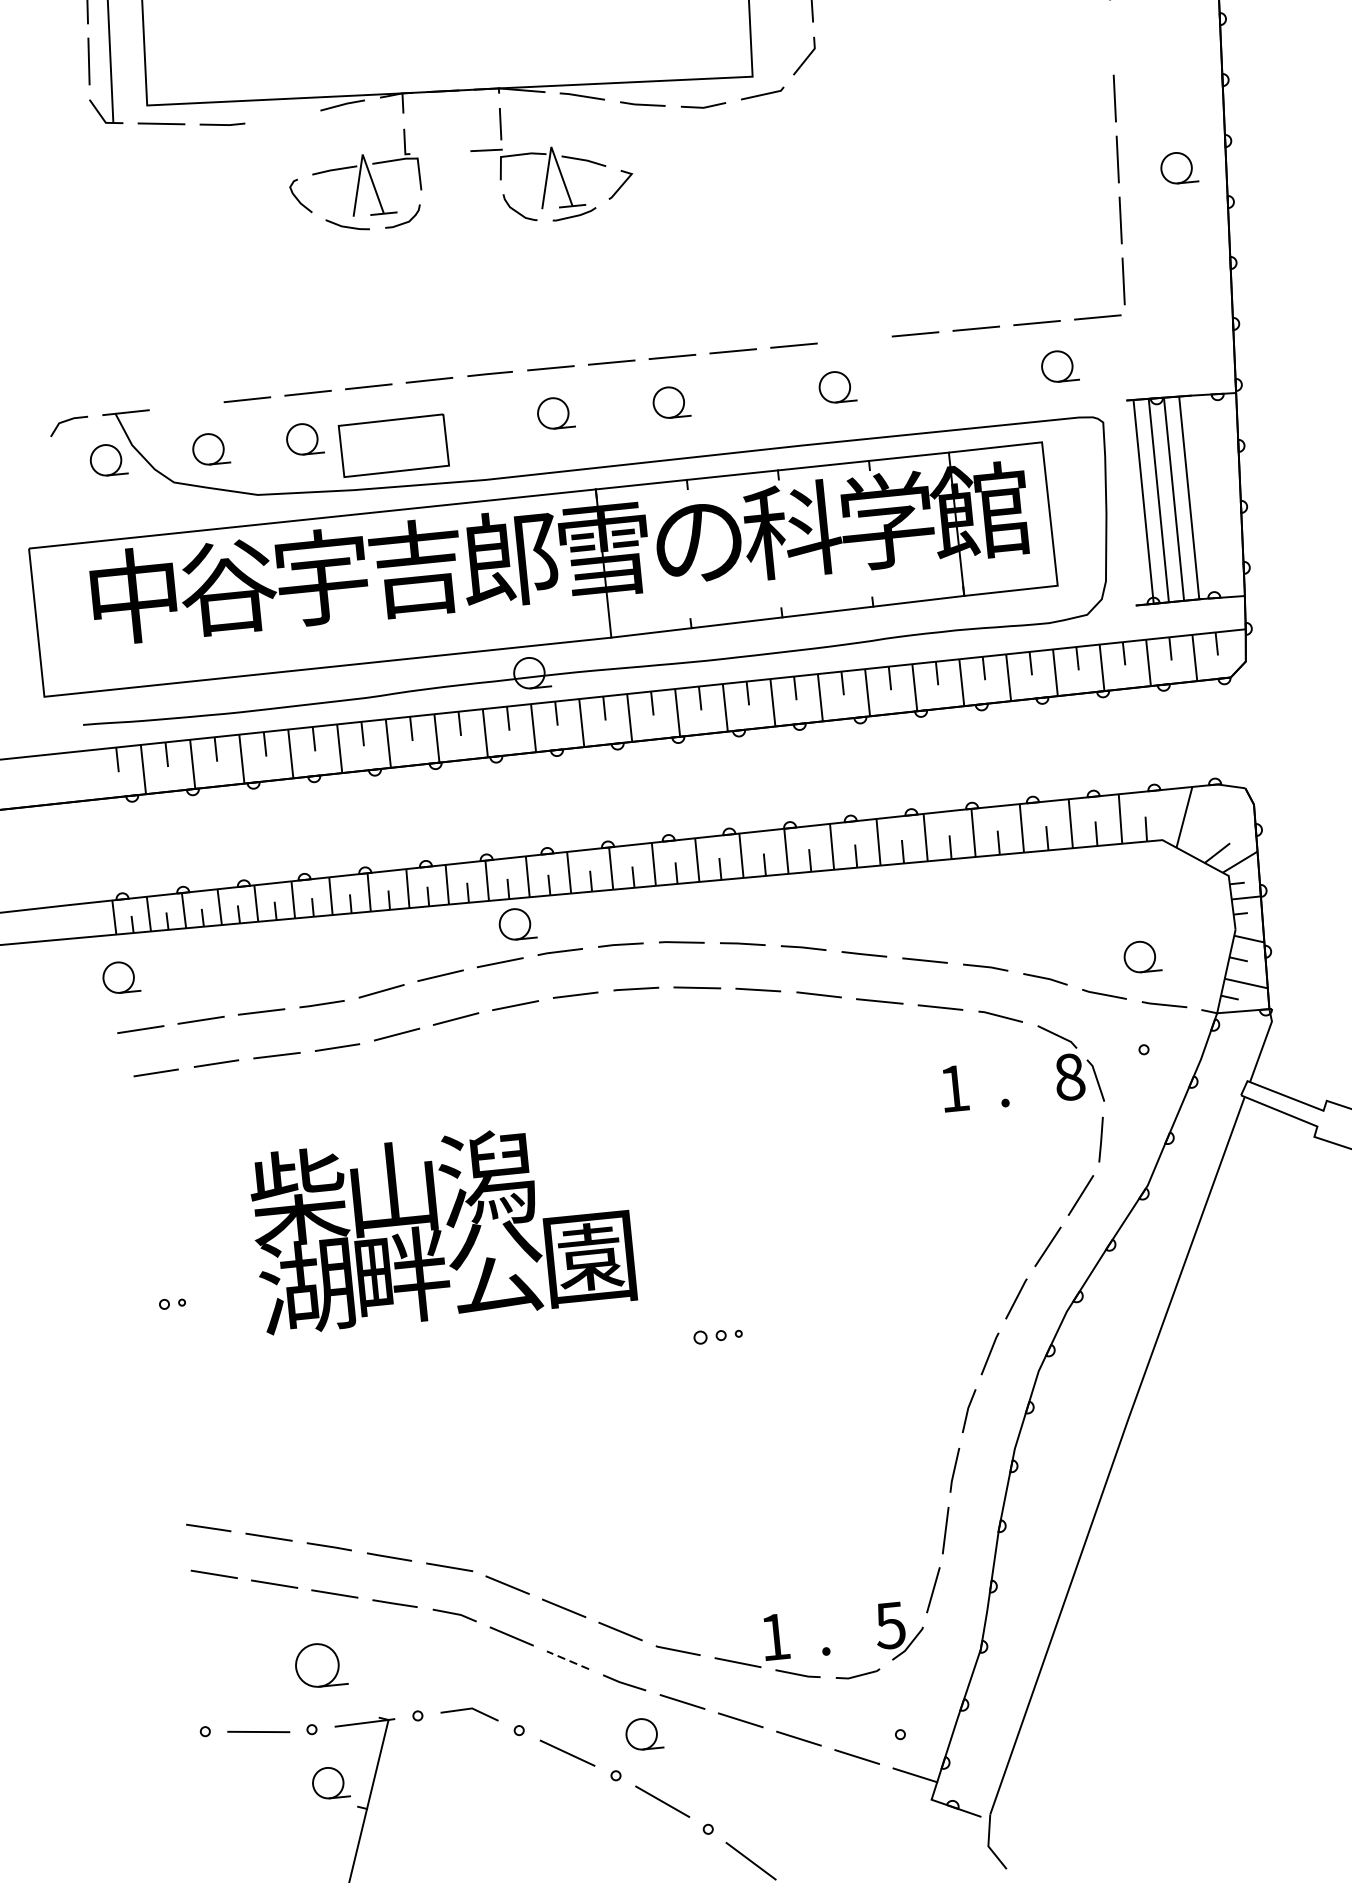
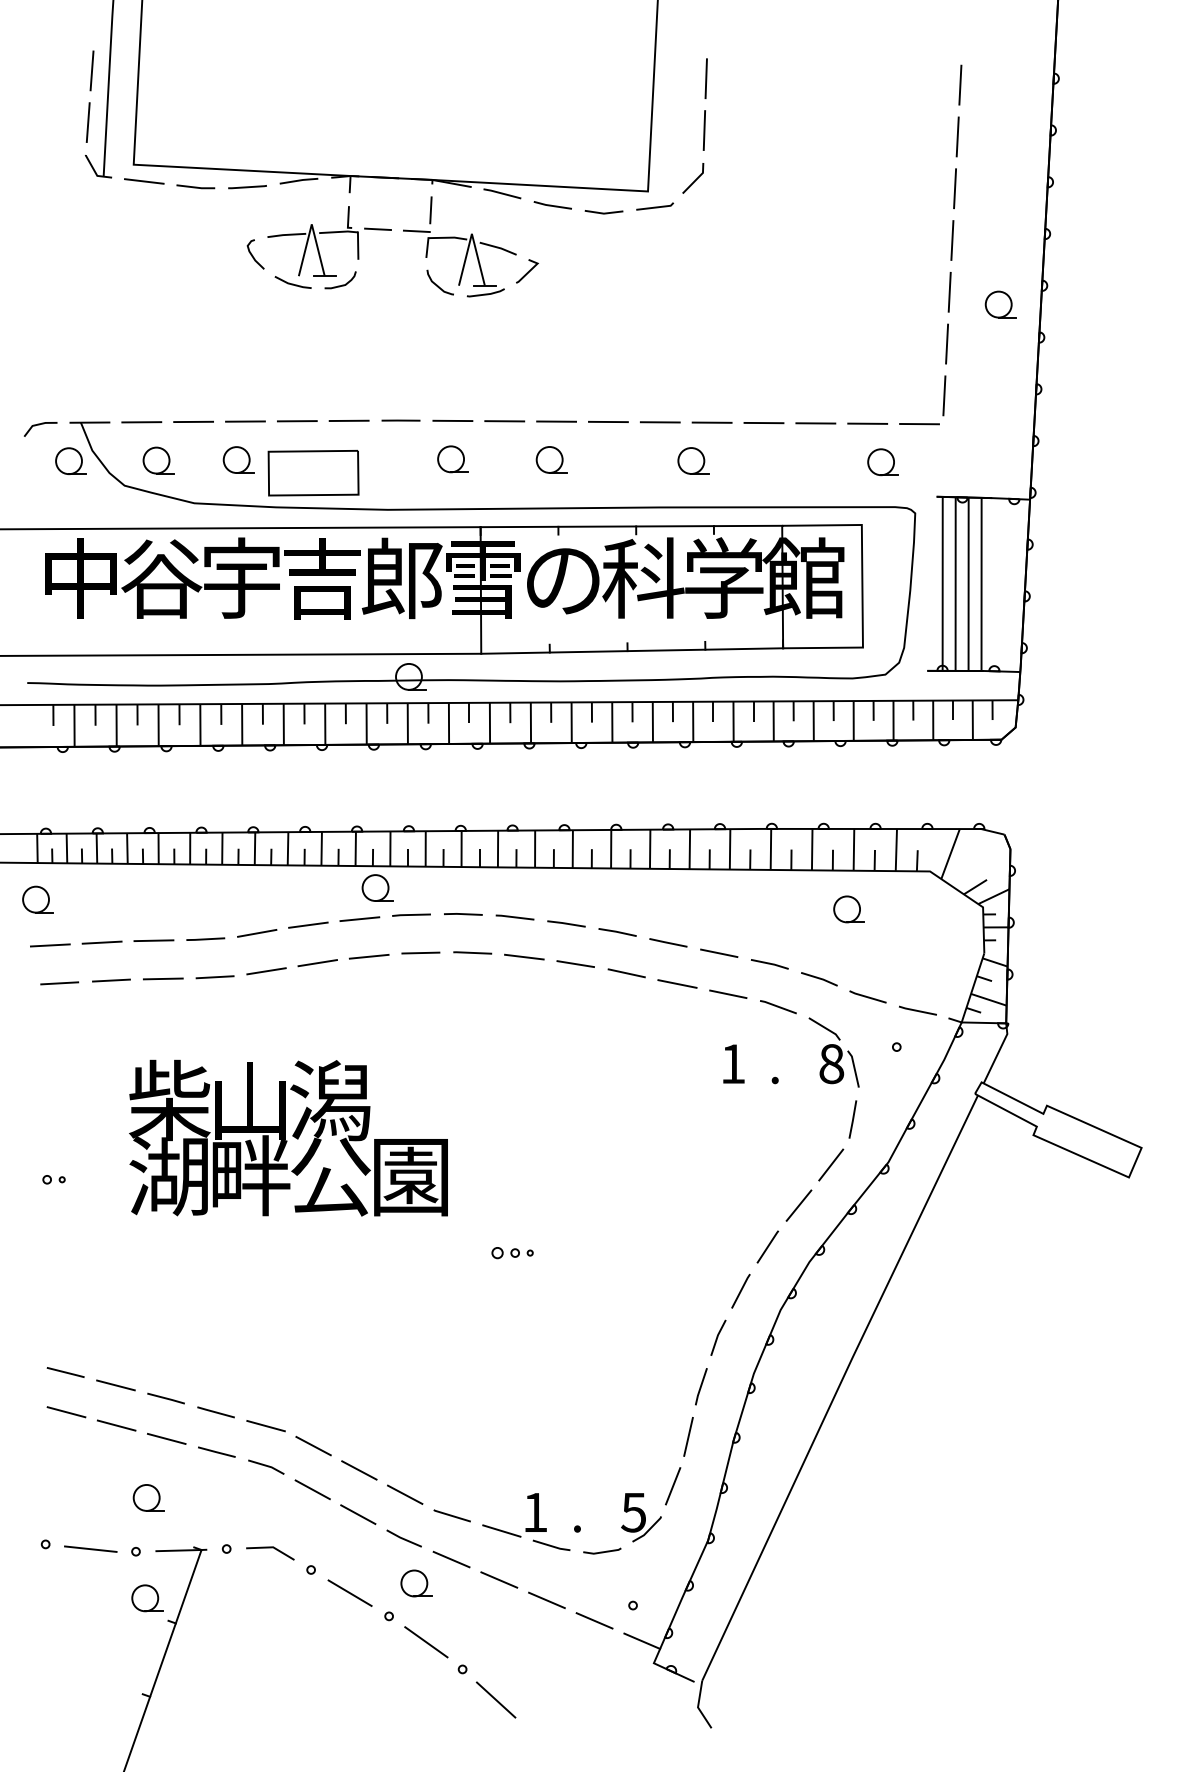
line: (1112, 37) -> (955, 188), added
line: (283, 118) -> (247, 187), added
line: (440, 152) -> (377, 229), added
line: (853, 339) -> (711, 422), added
line: (186, 406) -> (141, 422), added
part: (1141, 957) -> (848, 909), moved
line: (567, 1660) -> (357, 1514), dashed -> solid
part: (320, 1664) -> (148, 1497), size x0.71

